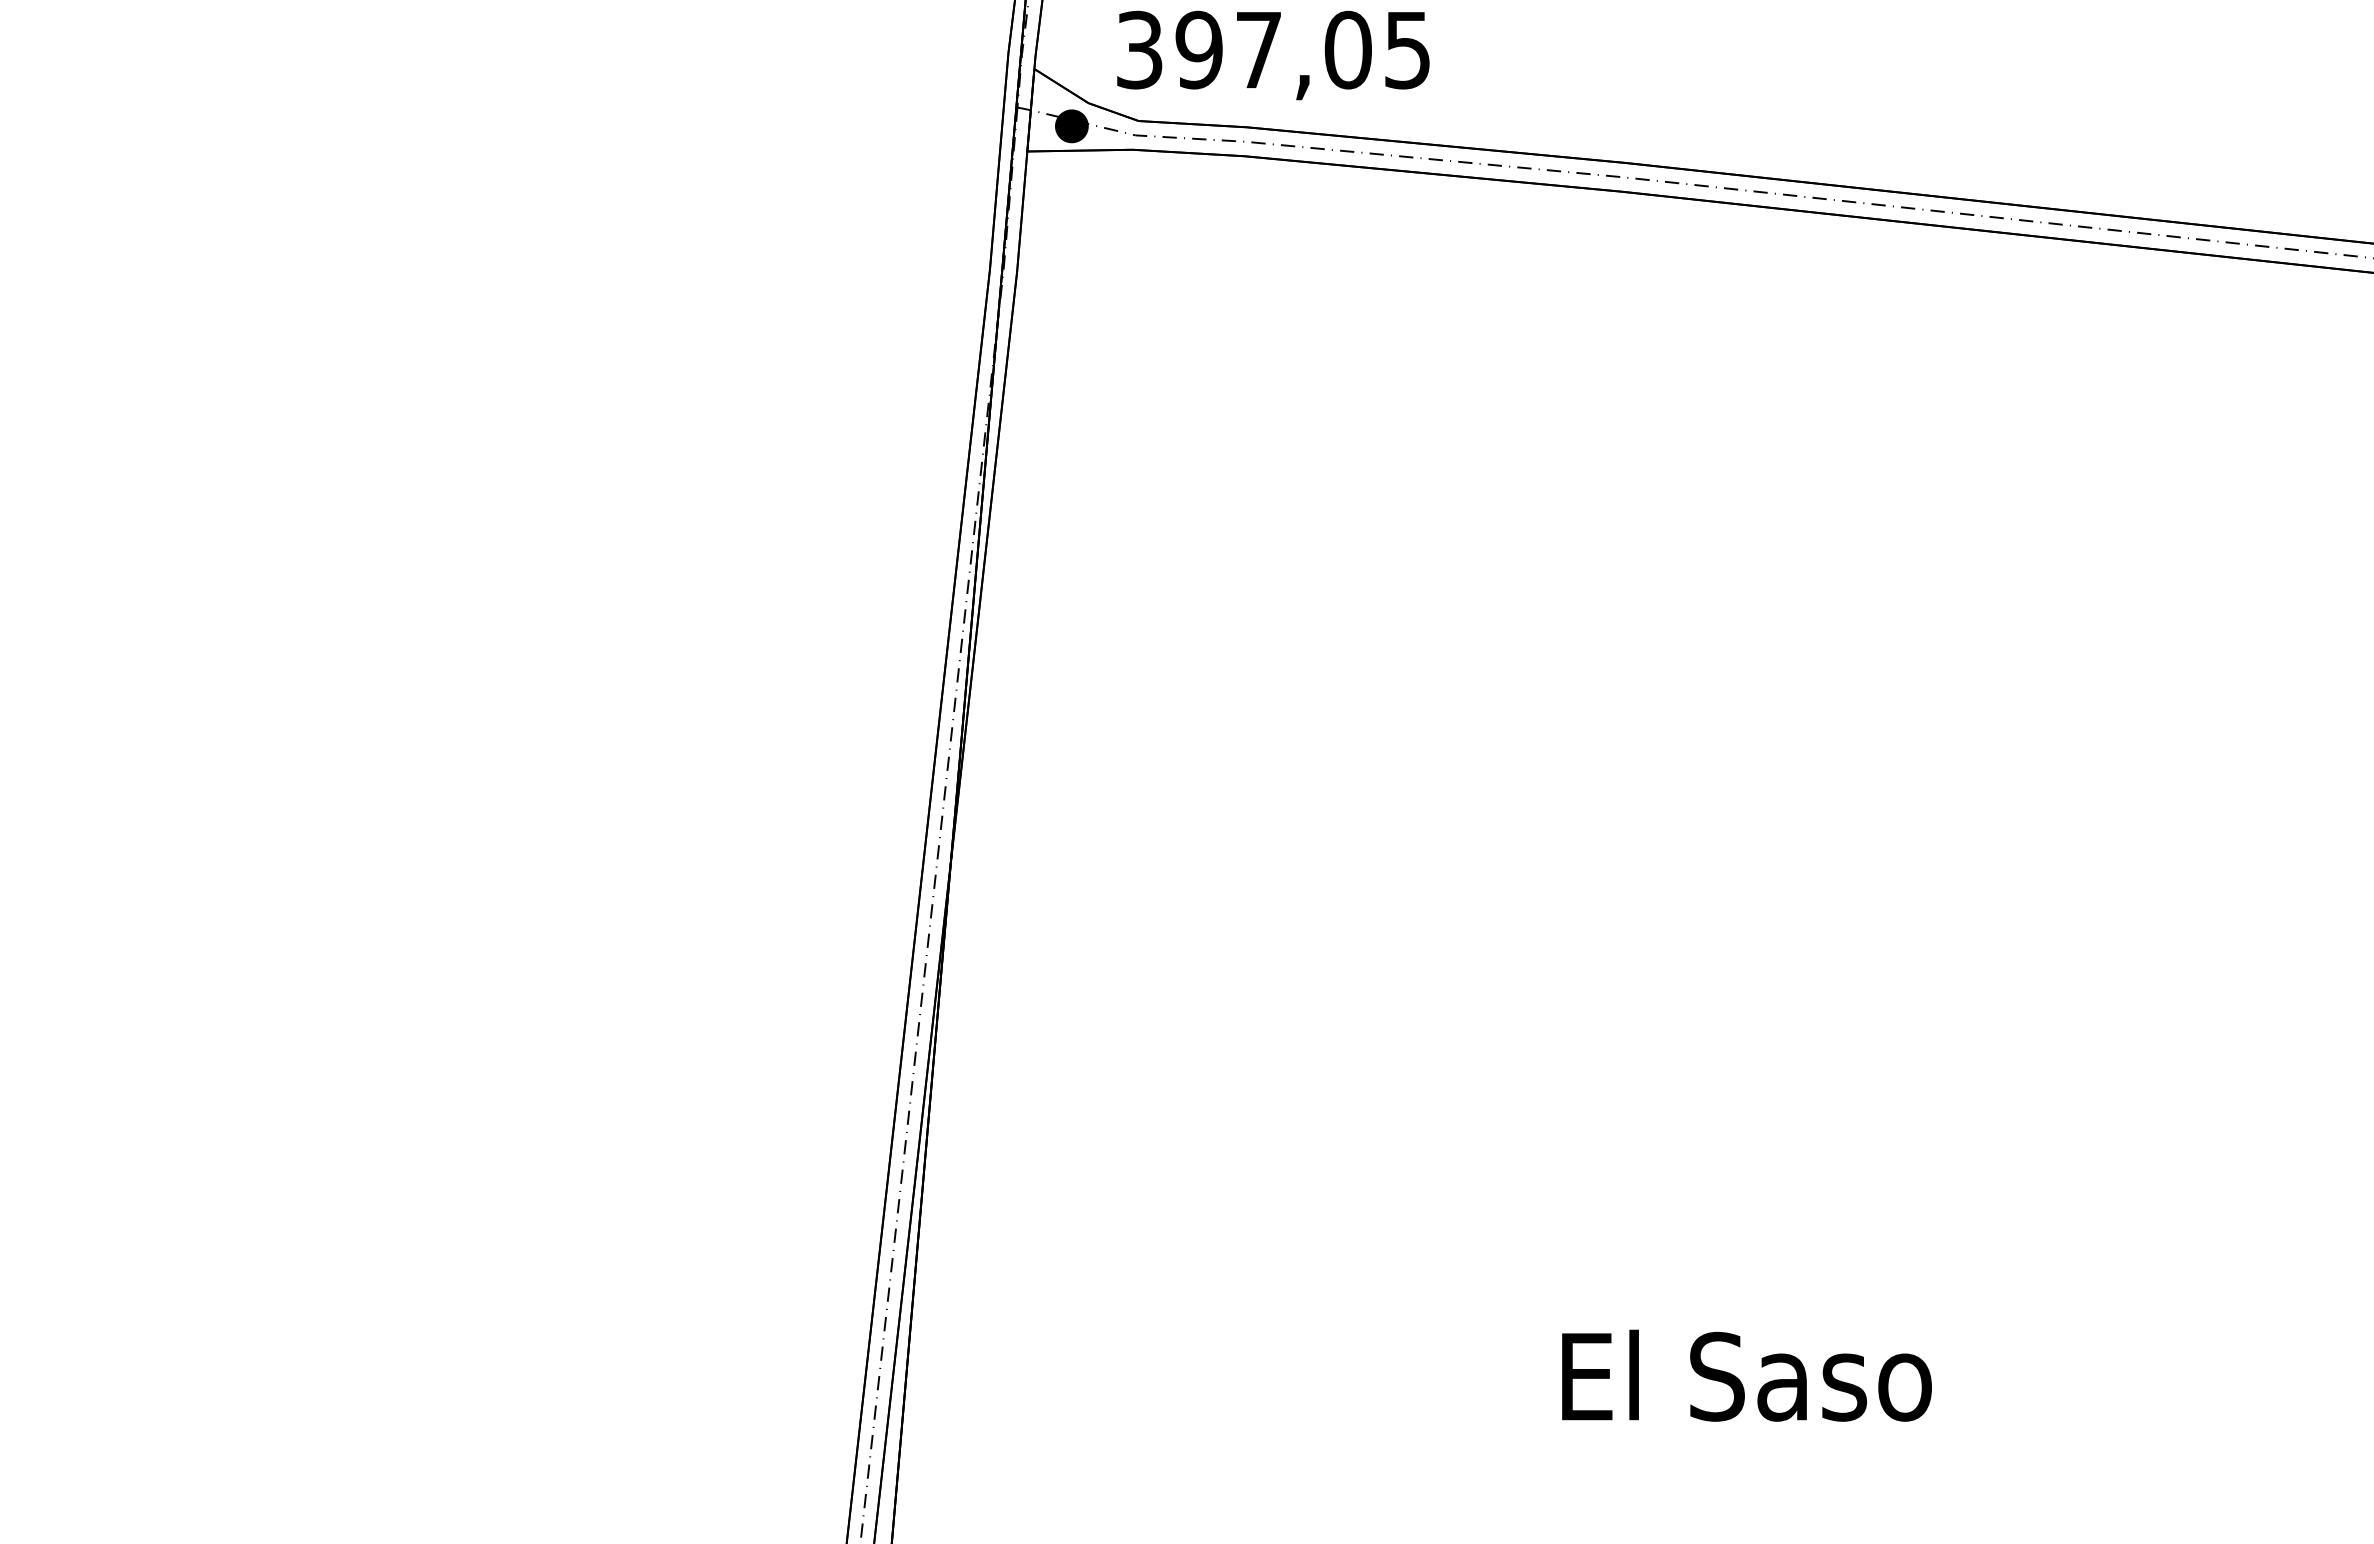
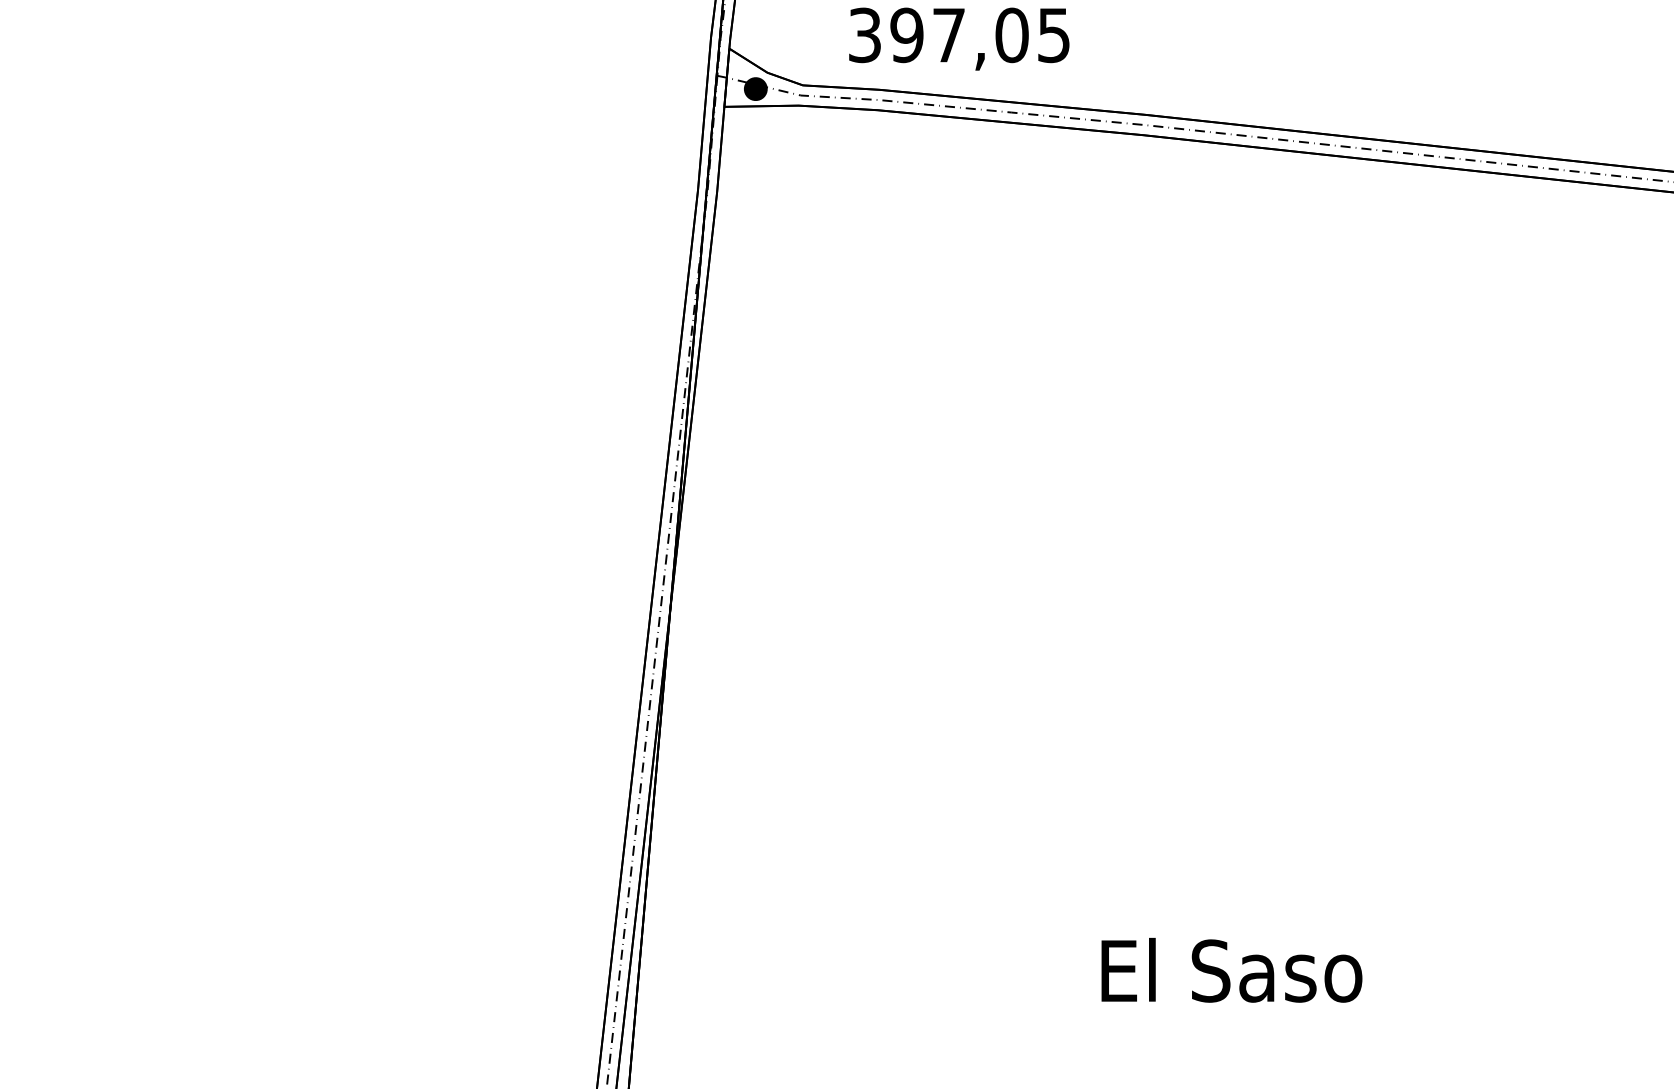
text: (1273, 55) -> (959, 39), moved

